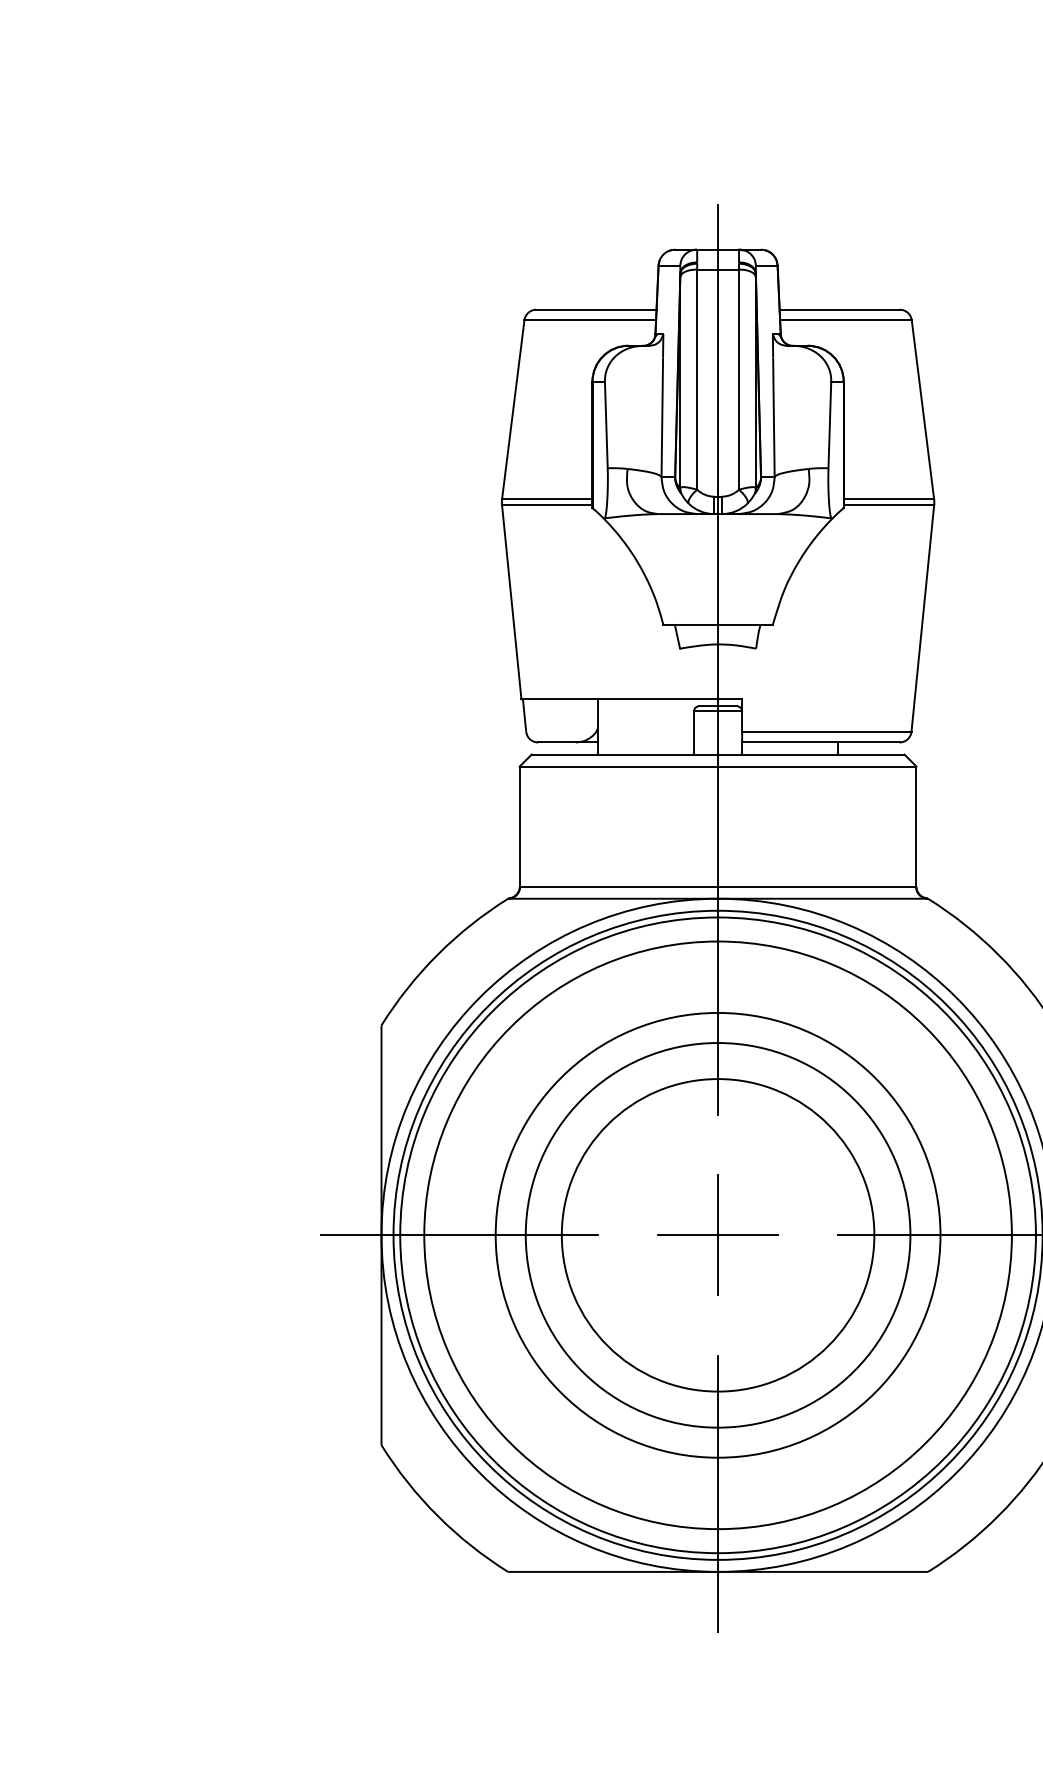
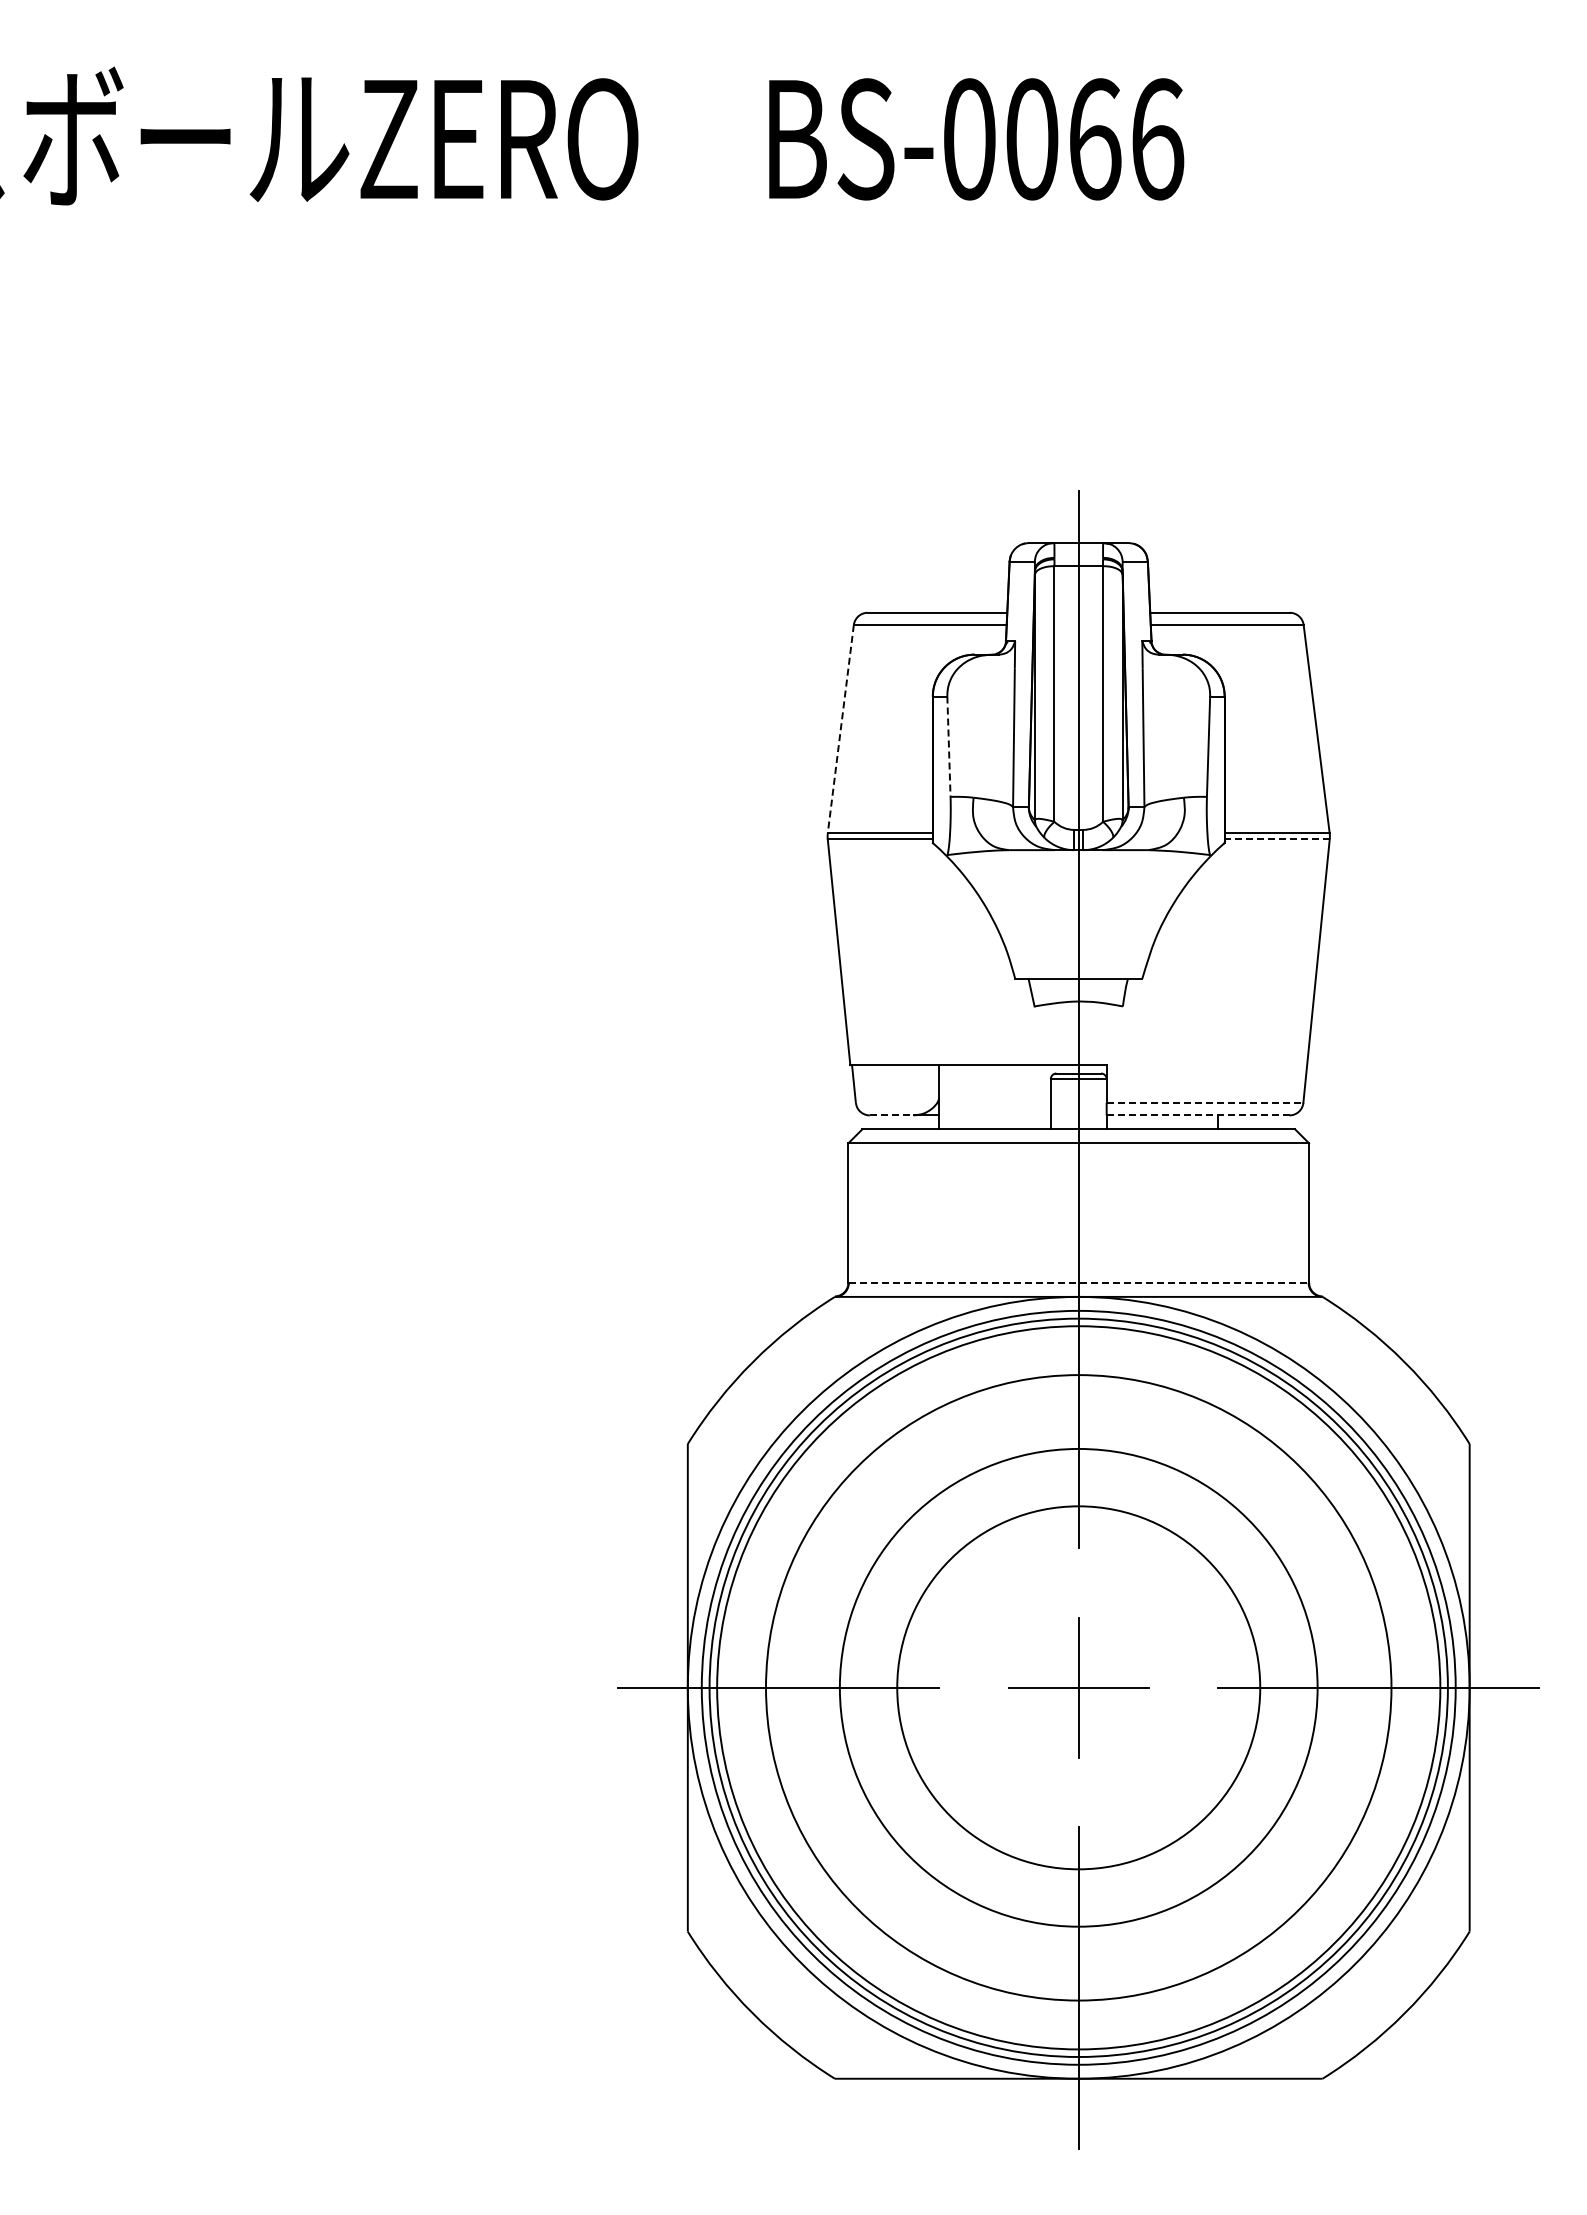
line: (512, 410) -> (840, 729), solid -> dashed
line: (605, 425) -> (948, 747), solid -> dashed
line: (889, 504) -> (1277, 839), solid -> dashed
line: (827, 731) -> (1205, 1102), solid -> dashed
line: (556, 742) -> (891, 1115), solid -> dashed
line: (820, 742) -> (1197, 1115), solid -> dashed
line: (717, 886) -> (1078, 1282), solid -> dashed
circle: (717, 1235) -> (1078, 1687), size x0.7
circle: (717, 1235) -> (1078, 1687), size x1.4
circle: (717, 1235) -> (1078, 1687), size x1.4

